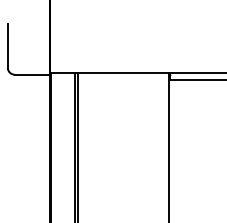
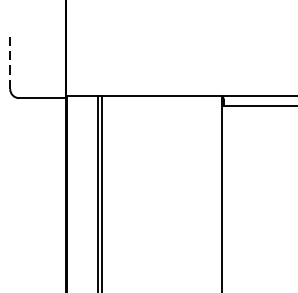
line: (7, 45) -> (9, 59), solid -> dashed

